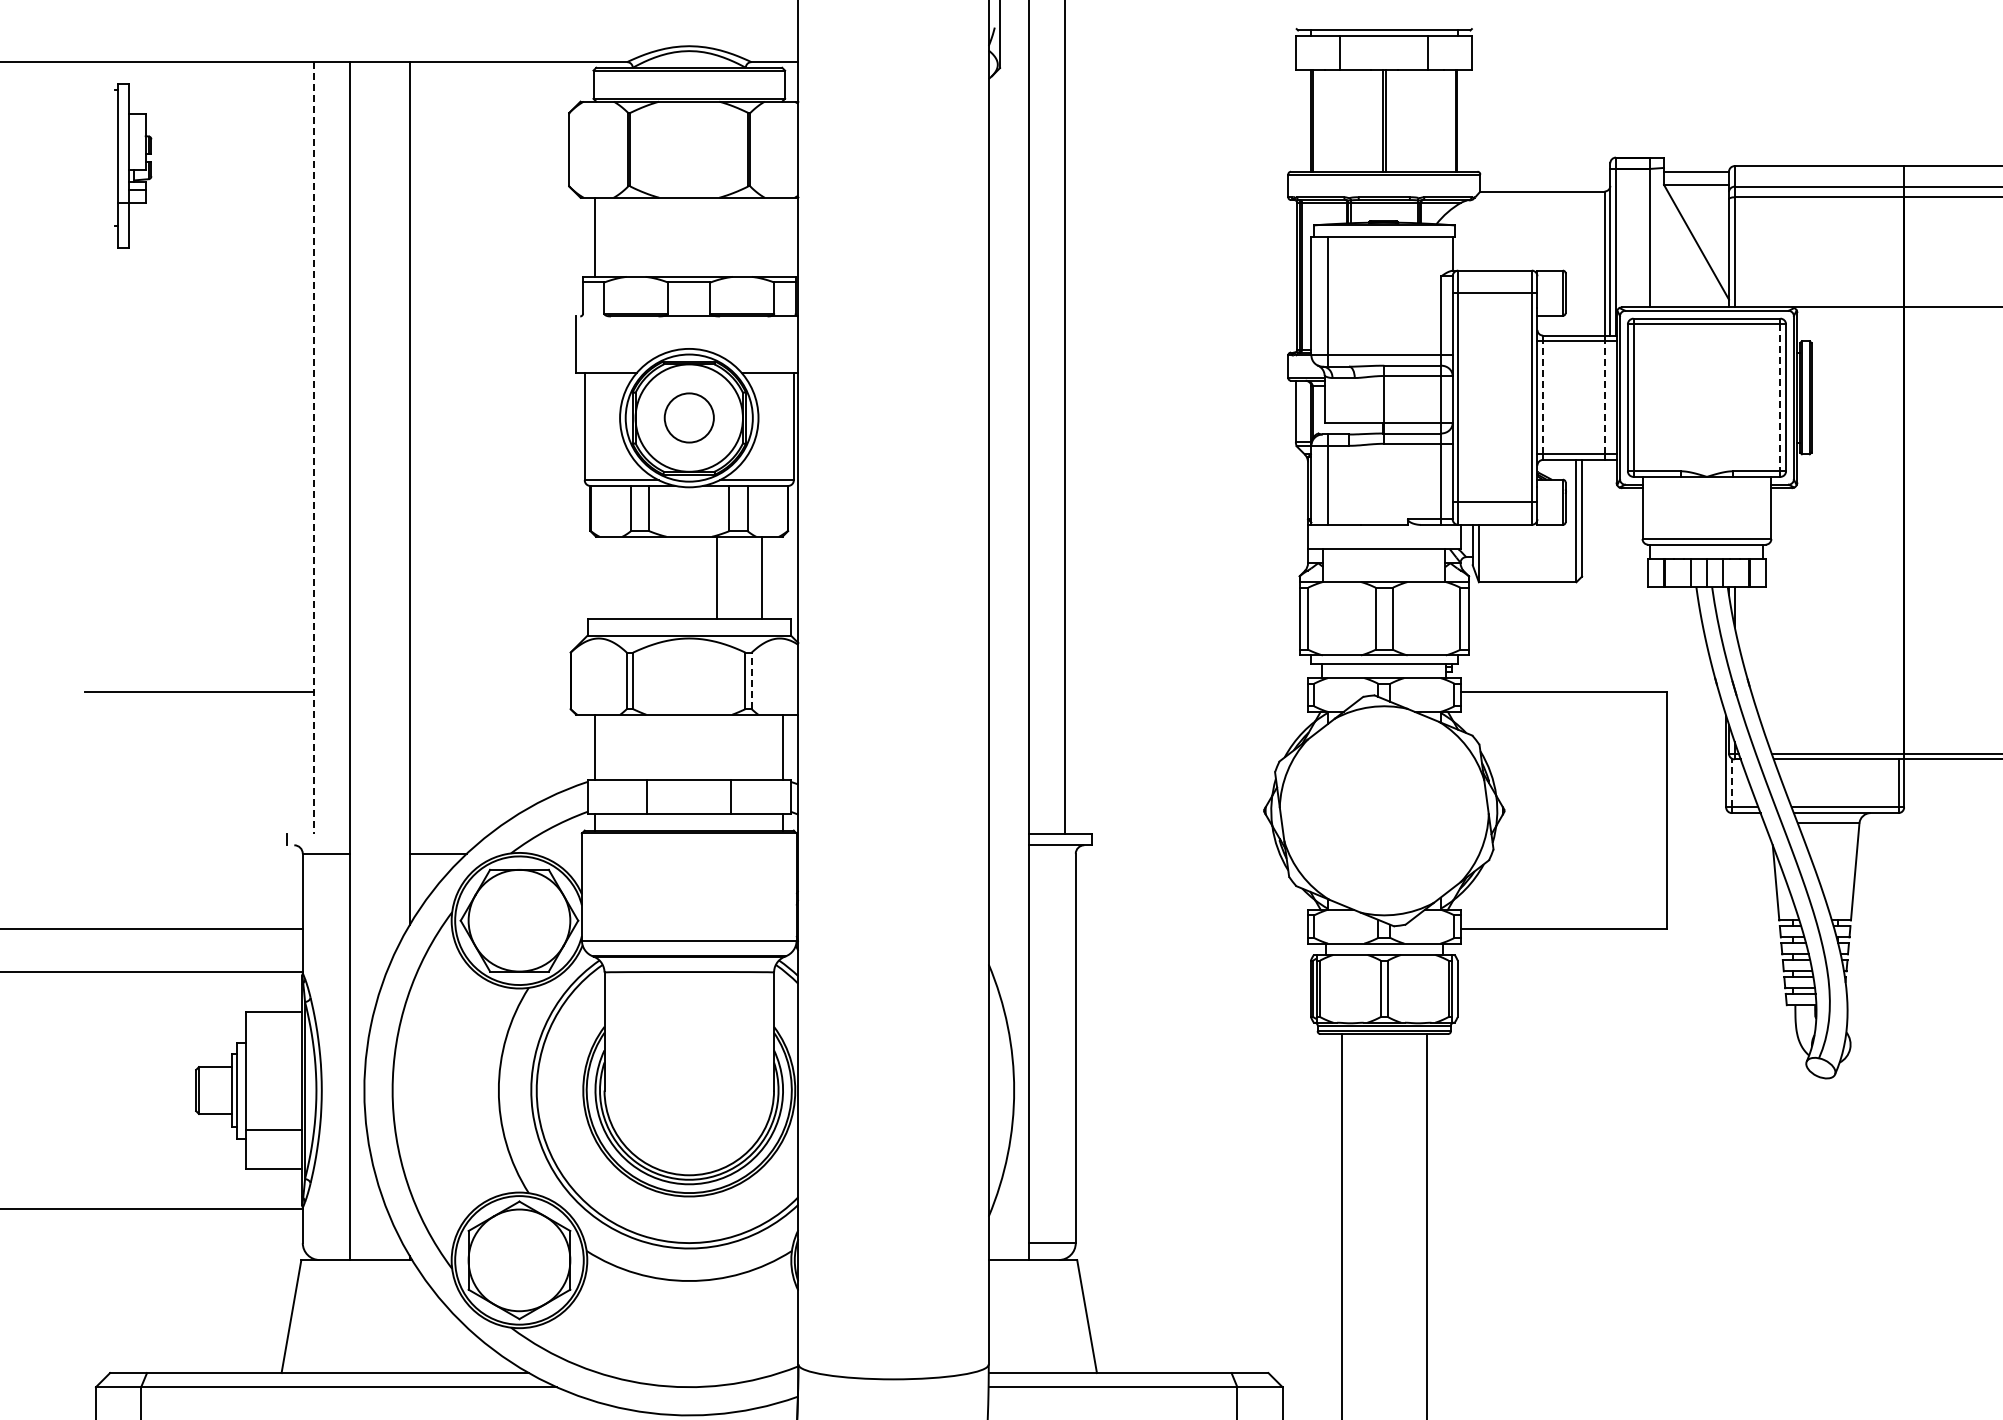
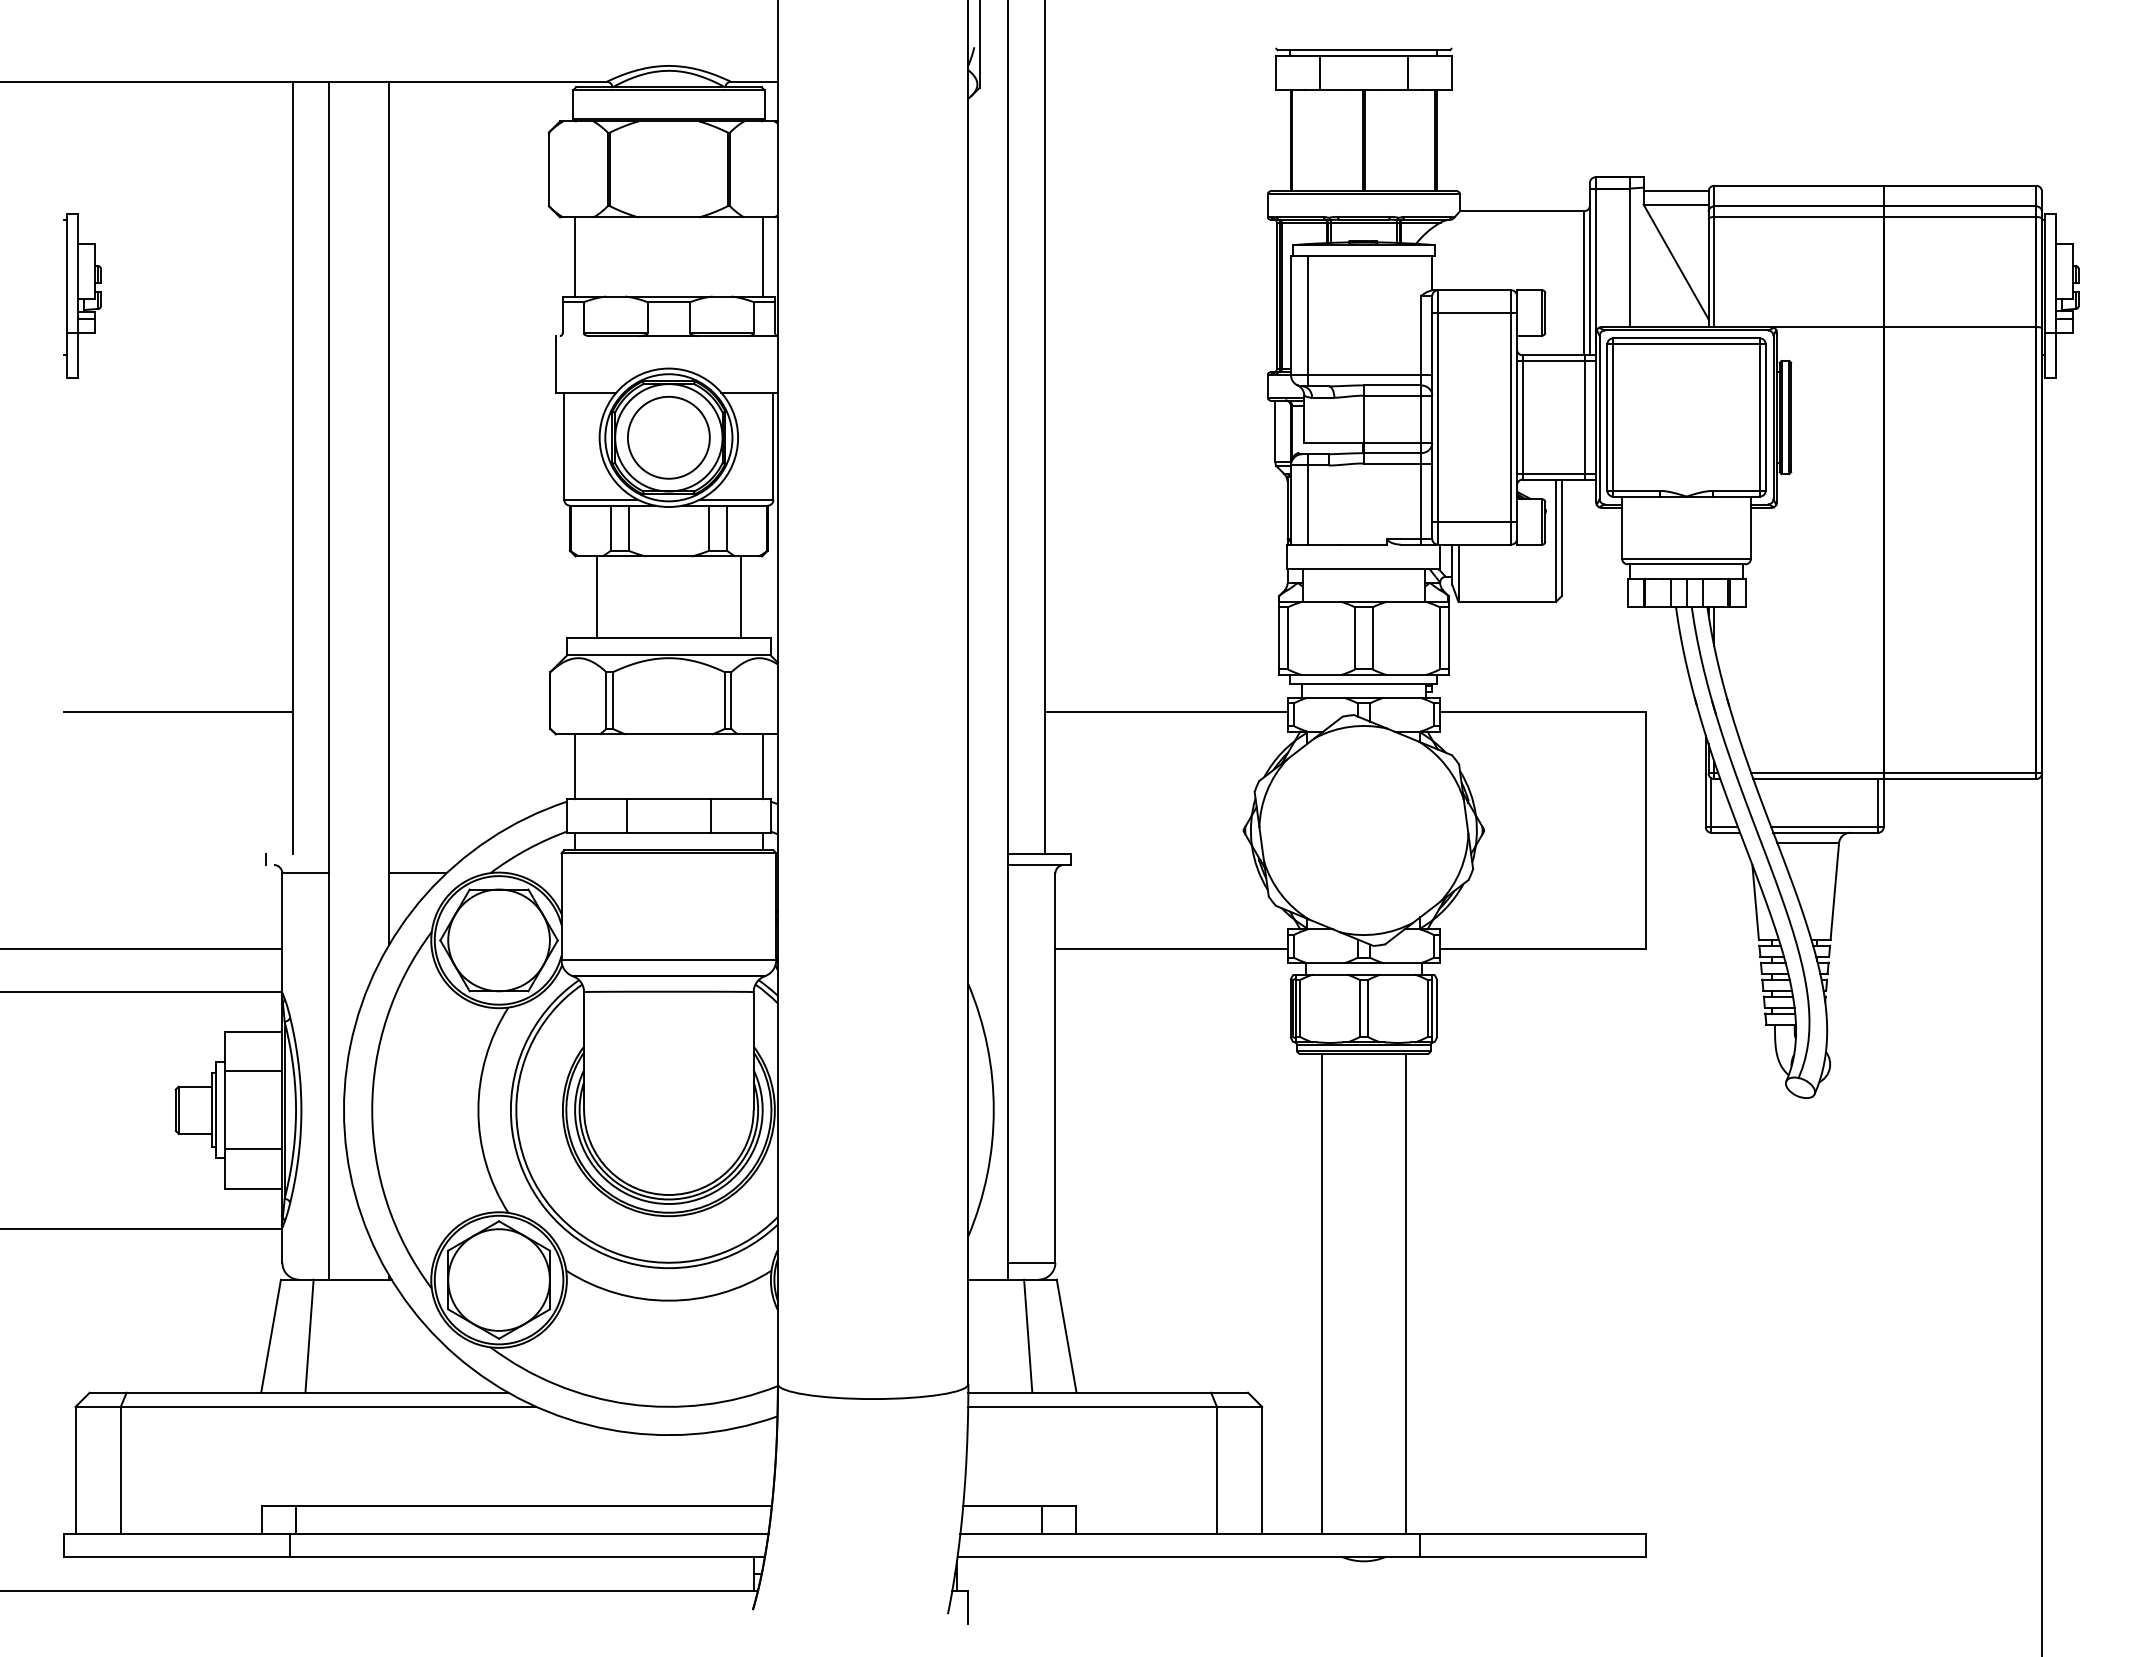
part: (132, 165) -> (82, 295), moved
line: (782, 236) -> (762, 256), added
line: (1542, 397) -> (1522, 417), dashed -> solid
line: (1604, 397) -> (1584, 417), dashed -> solid
line: (1780, 397) -> (1760, 417), dashed -> solid
circle: (688, 417) -> (668, 437), size x1.67
line: (313, 447) -> (293, 467), dashed -> solid
line: (716, 577) -> (596, 597), moved
line: (751, 680) -> (731, 700), dashed -> solid
line: (1185, 692) -> (1165, 712), added
line: (1731, 782) -> (1711, 802), dashed -> solid
line: (1191, 928) -> (1171, 948), added
line: (273, 1051) -> (253, 1071), added
line: (329, 1315) -> (309, 1335), added
line: (1048, 1315) -> (1028, 1335), added

